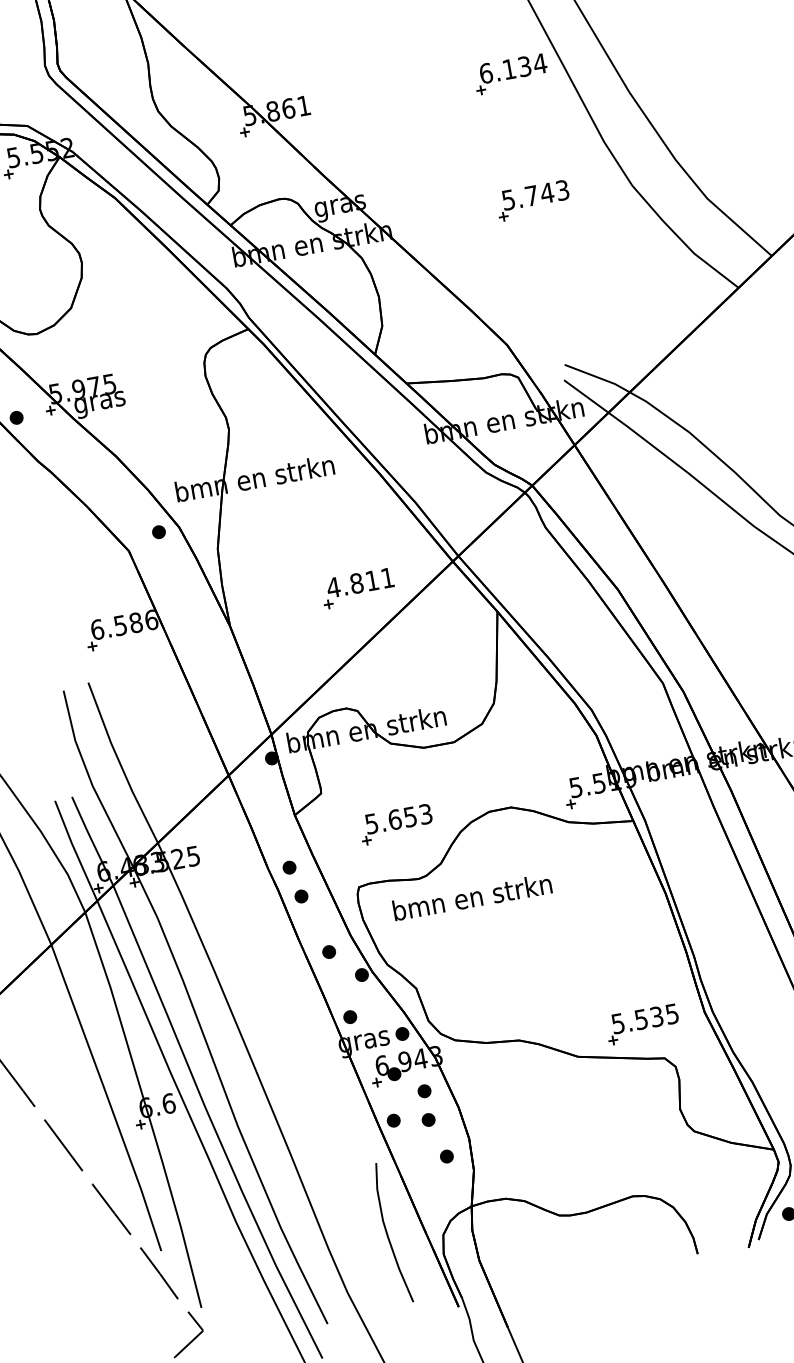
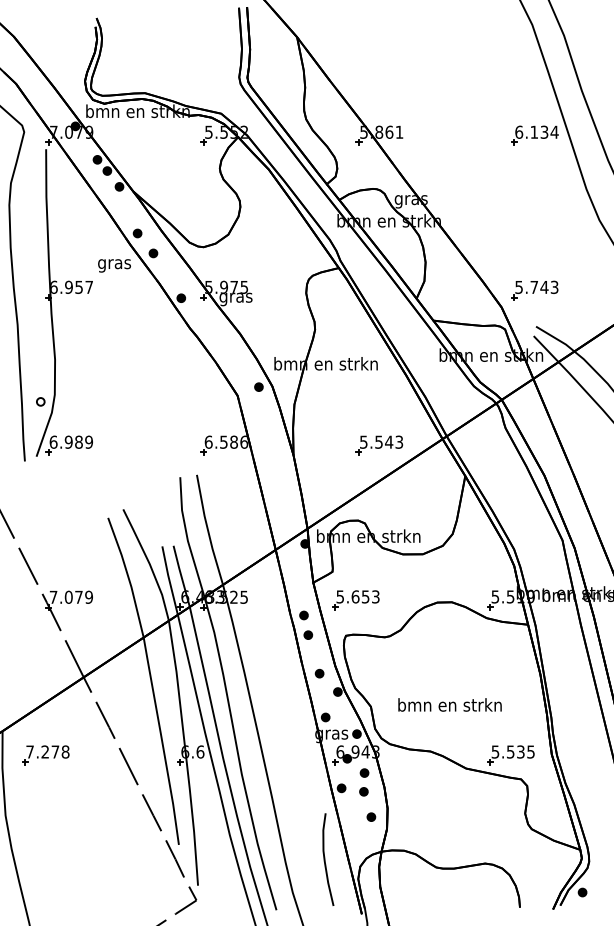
part: (532, 200) -> (534, 290), moved
text: (360, 581) -> (381, 441), 4.811 -> 5.543
part: (395, 825) -> (355, 600), moved
text: (471, 896) -> (449, 704), moved

